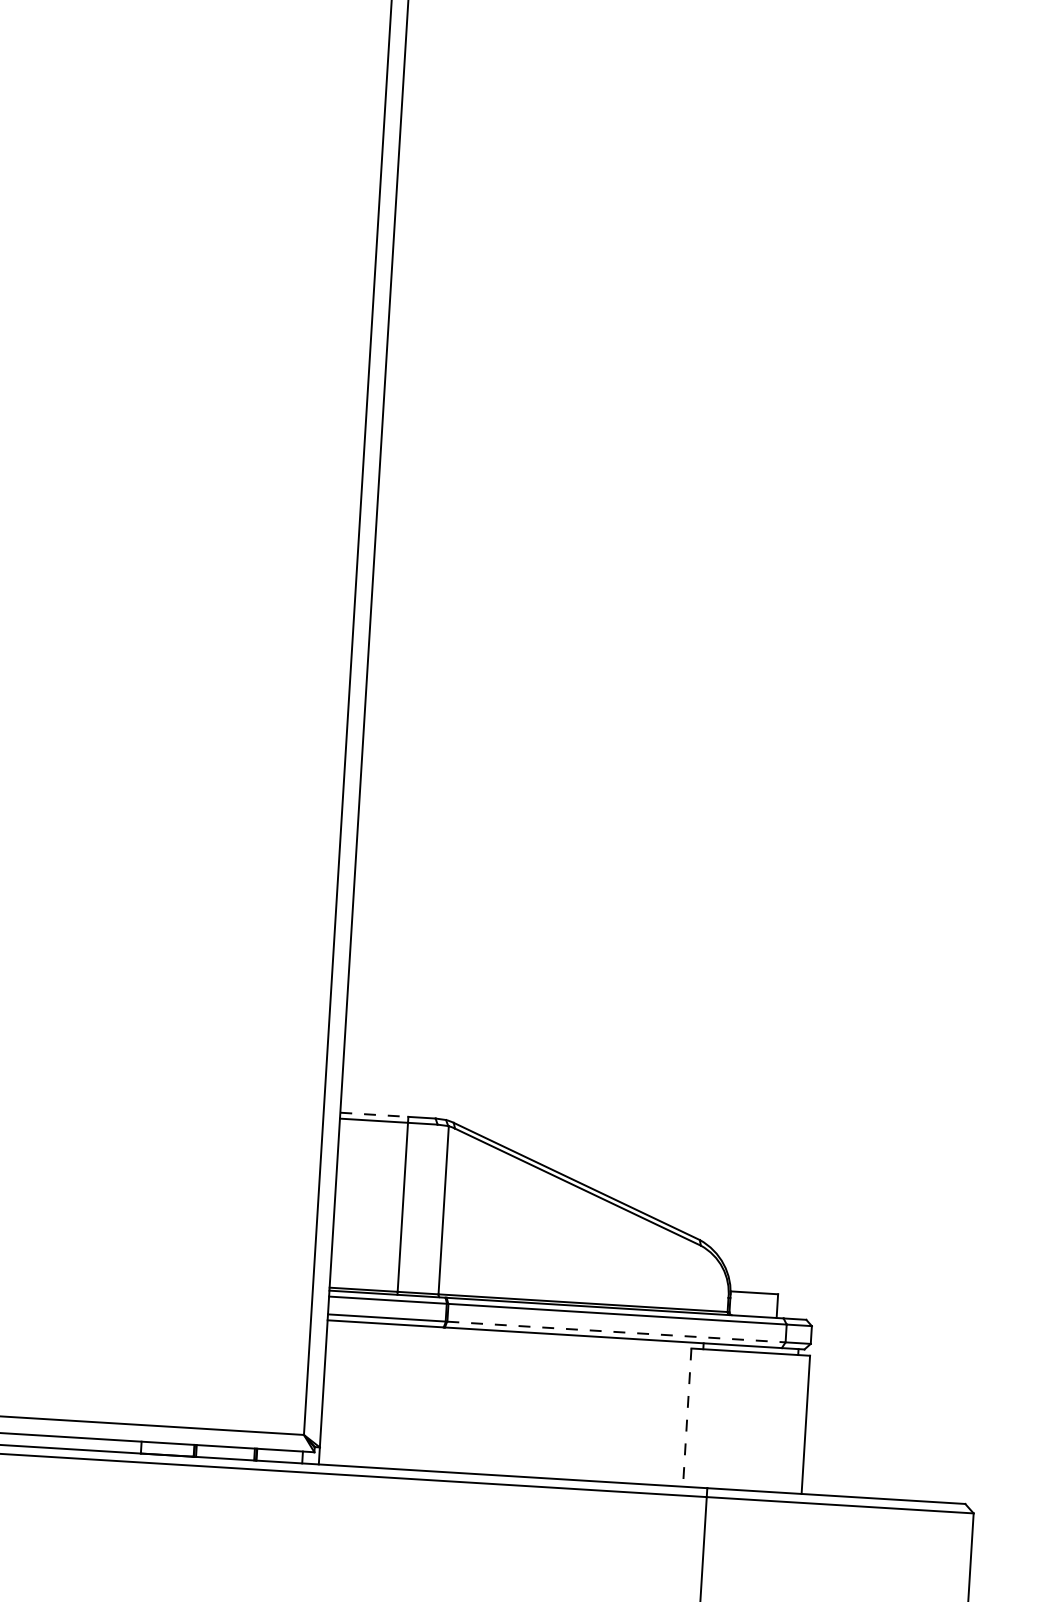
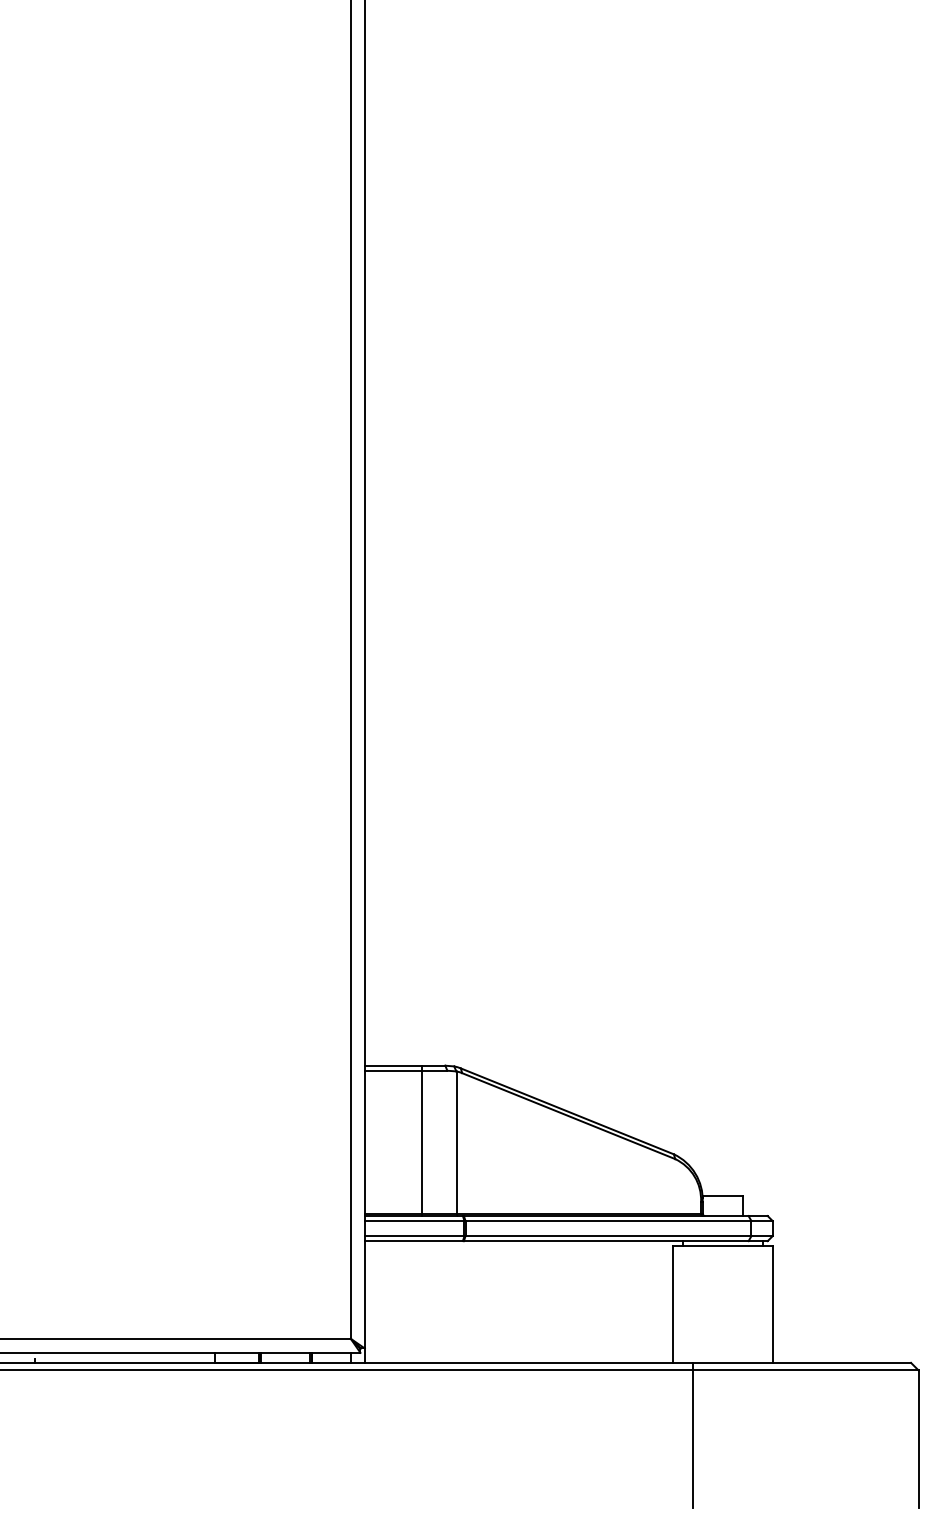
line: (374, 1114) -> (393, 1065), dashed -> solid
line: (616, 1332) -> (608, 1236), dashed -> solid
line: (687, 1418) -> (672, 1305), dashed -> solid

